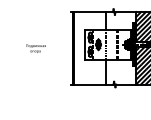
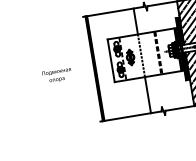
text: (35, 48) -> (56, 75), moved

